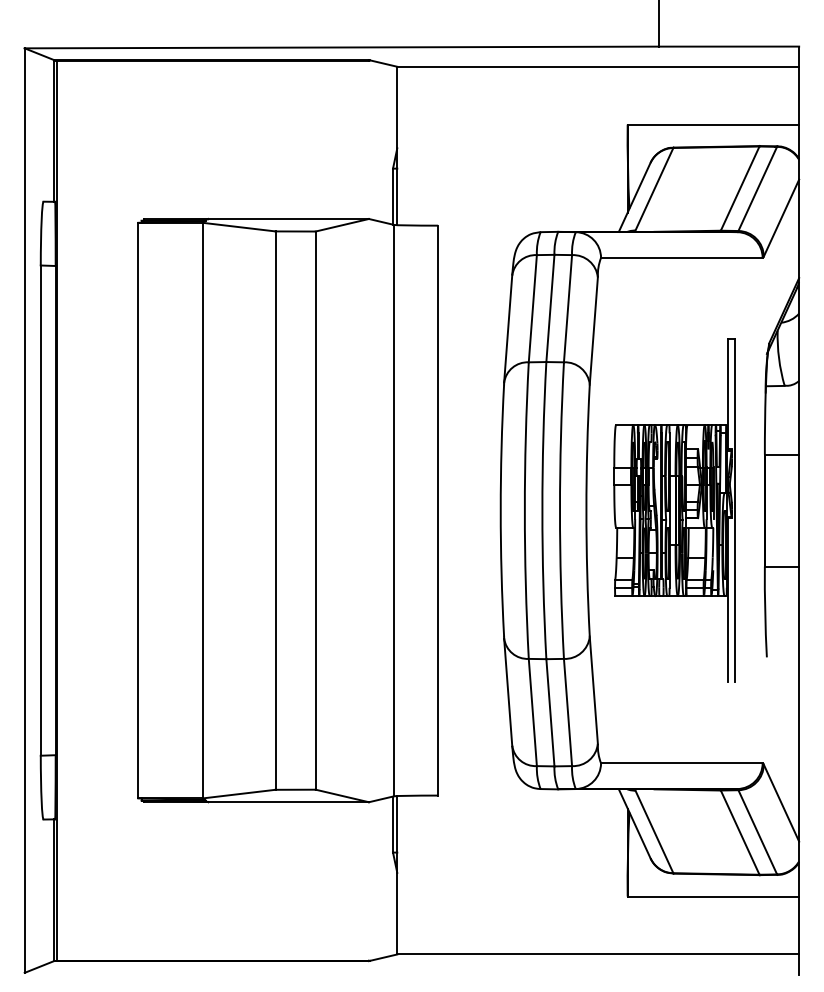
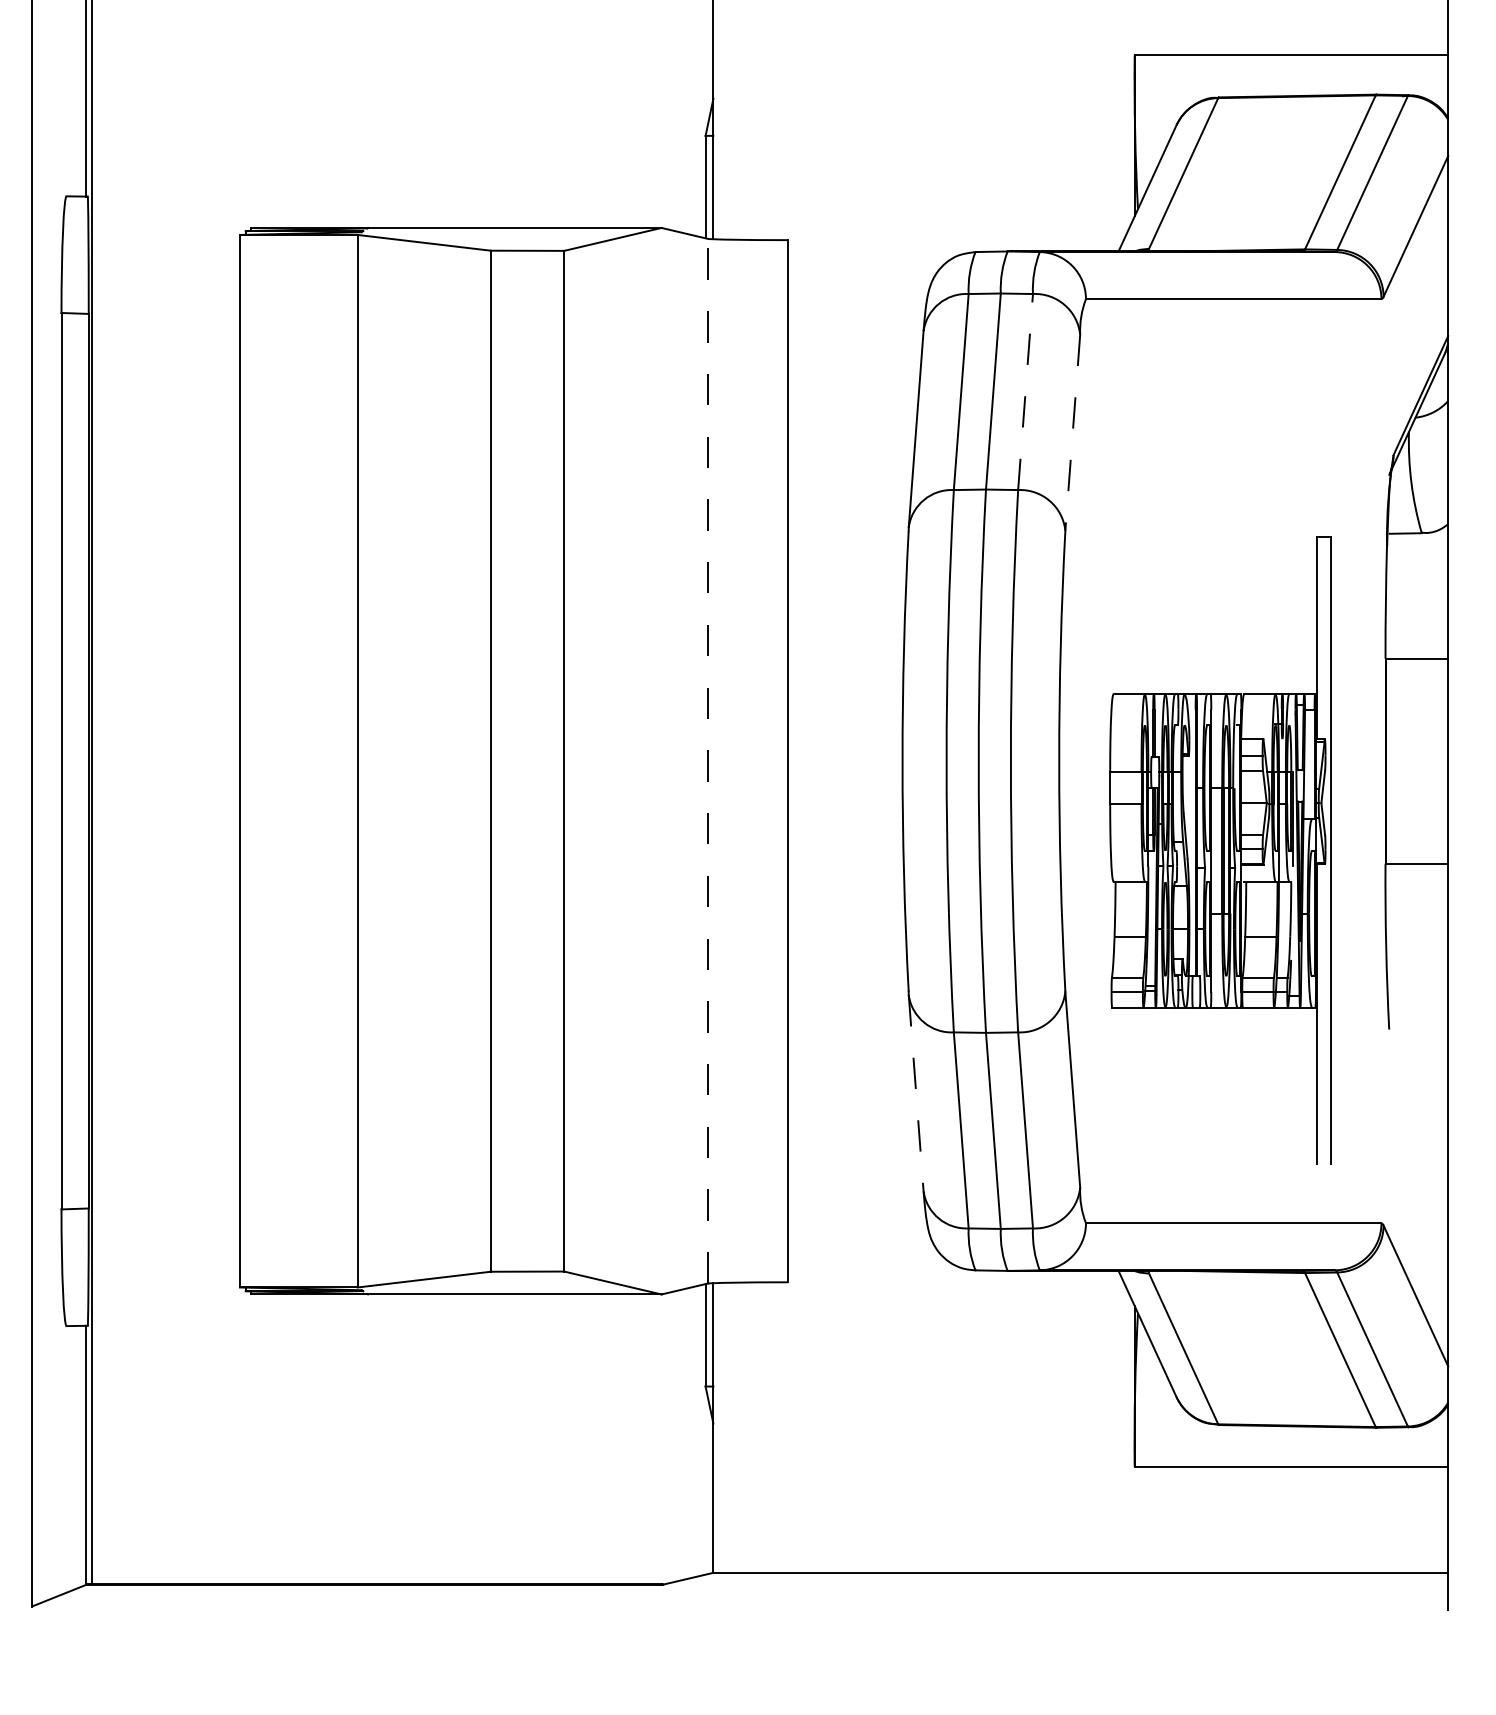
line: (568, 308) -> (1026, 391), solid -> dashed
line: (593, 330) -> (1072, 431), solid -> dashed
line: (394, 510) -> (708, 761), solid -> dashed
part: (674, 510) -> (1220, 850), moved
line: (508, 692) -> (916, 1093), solid -> dashed

